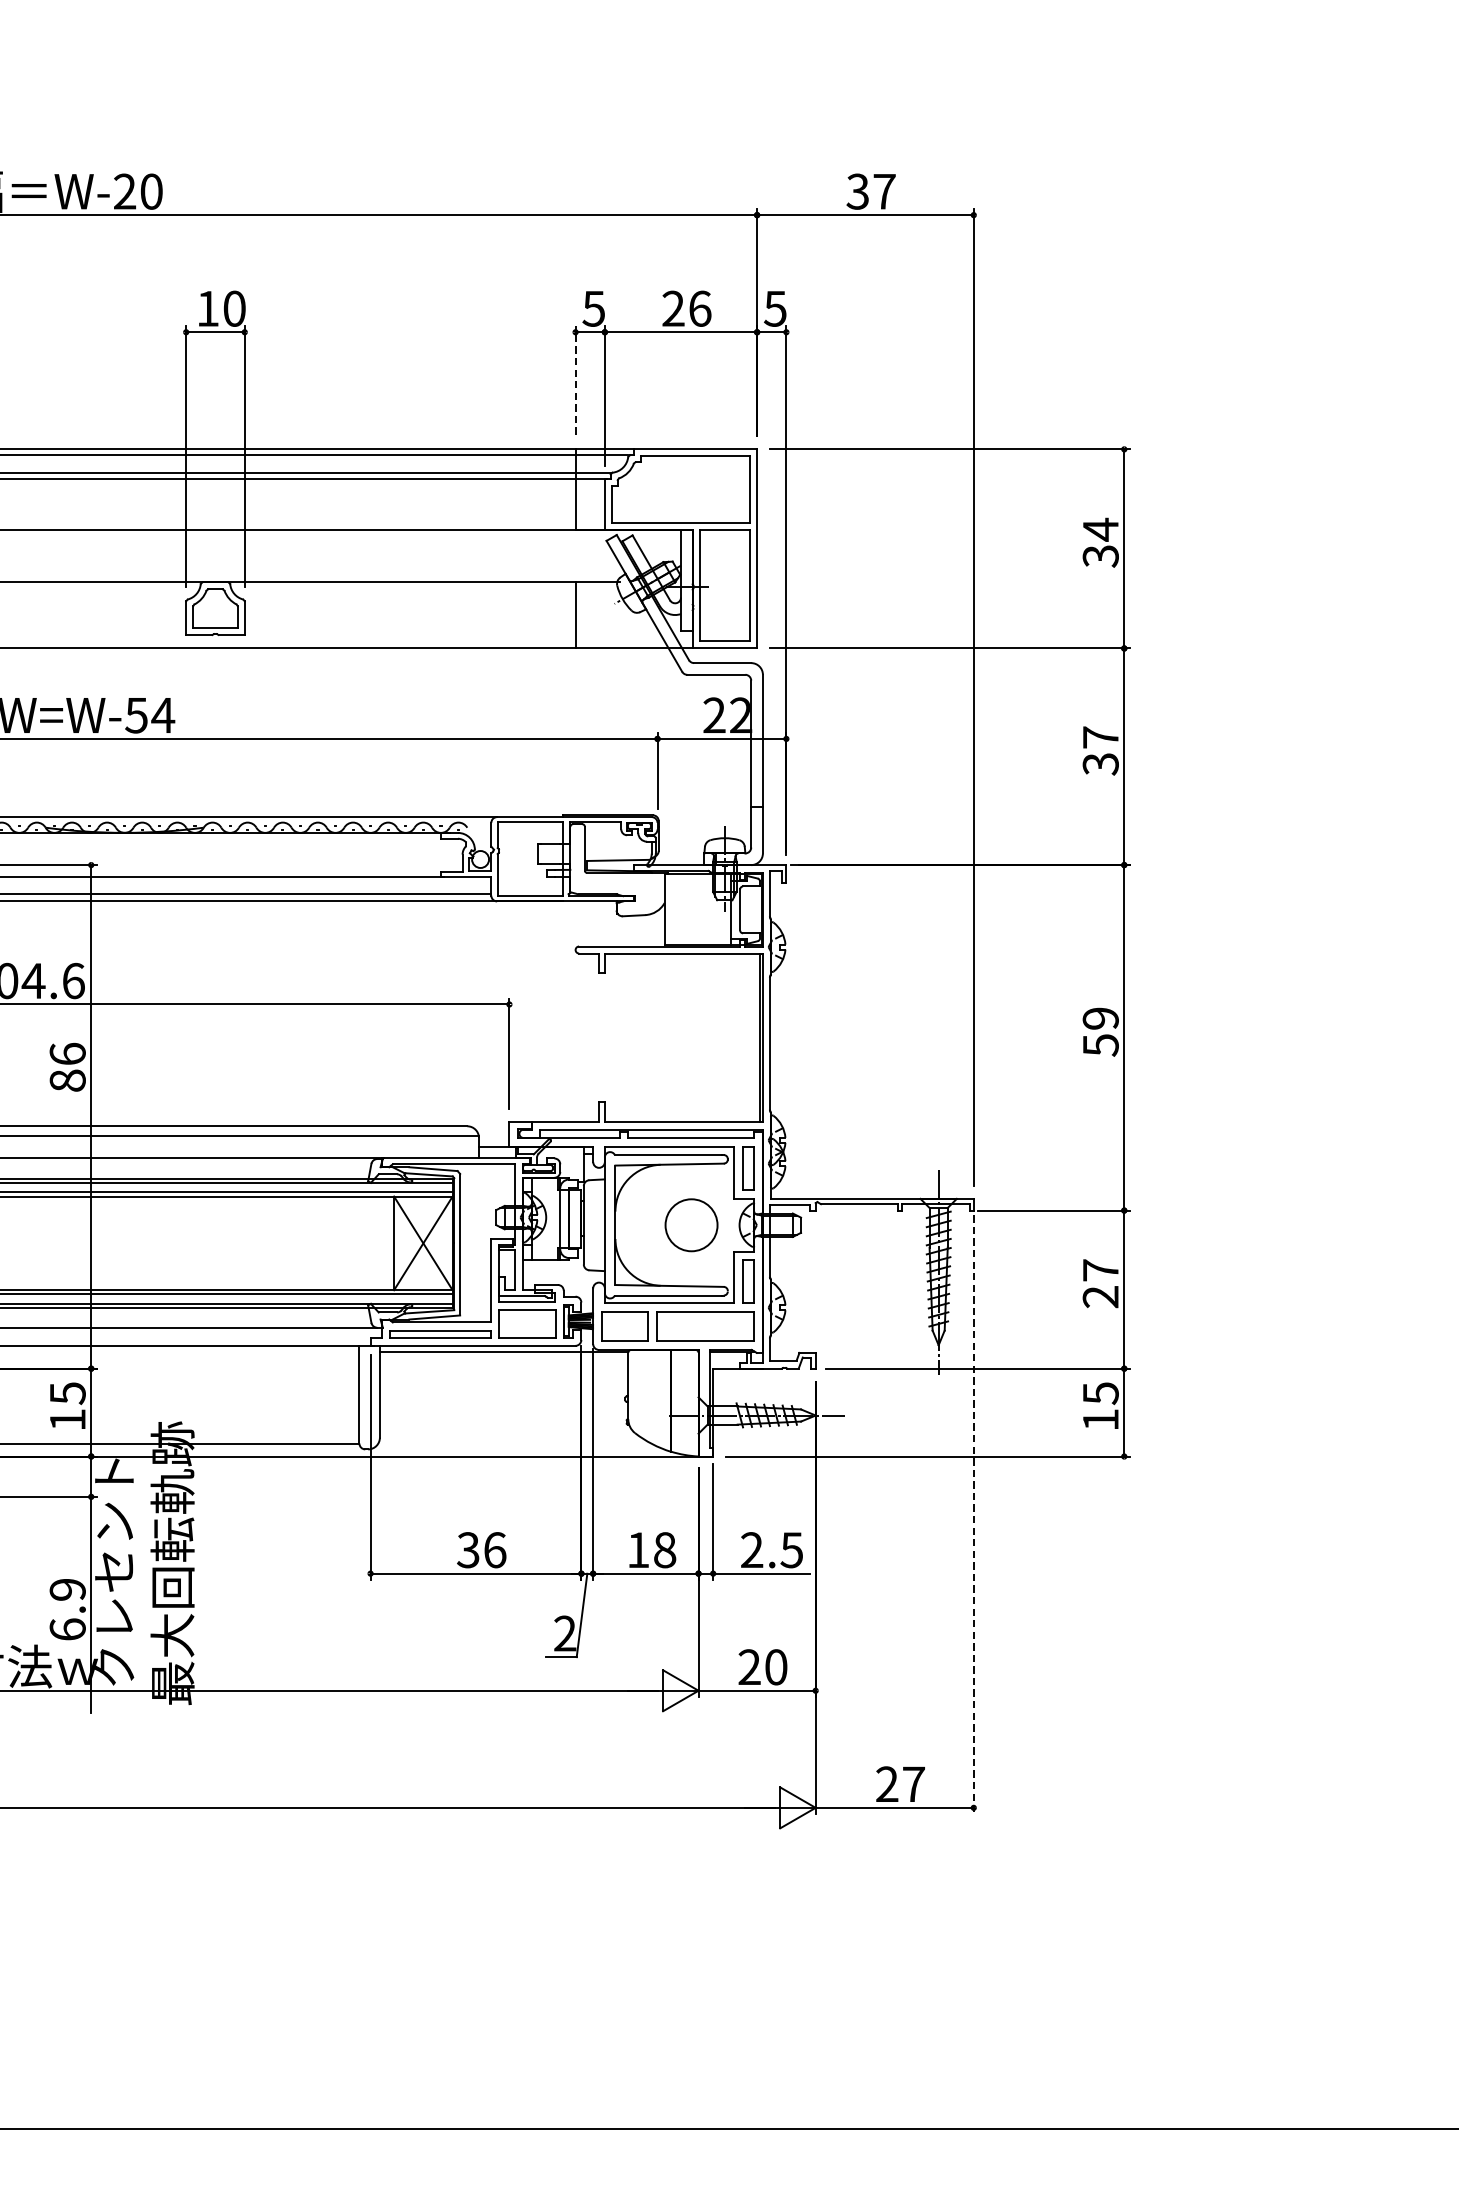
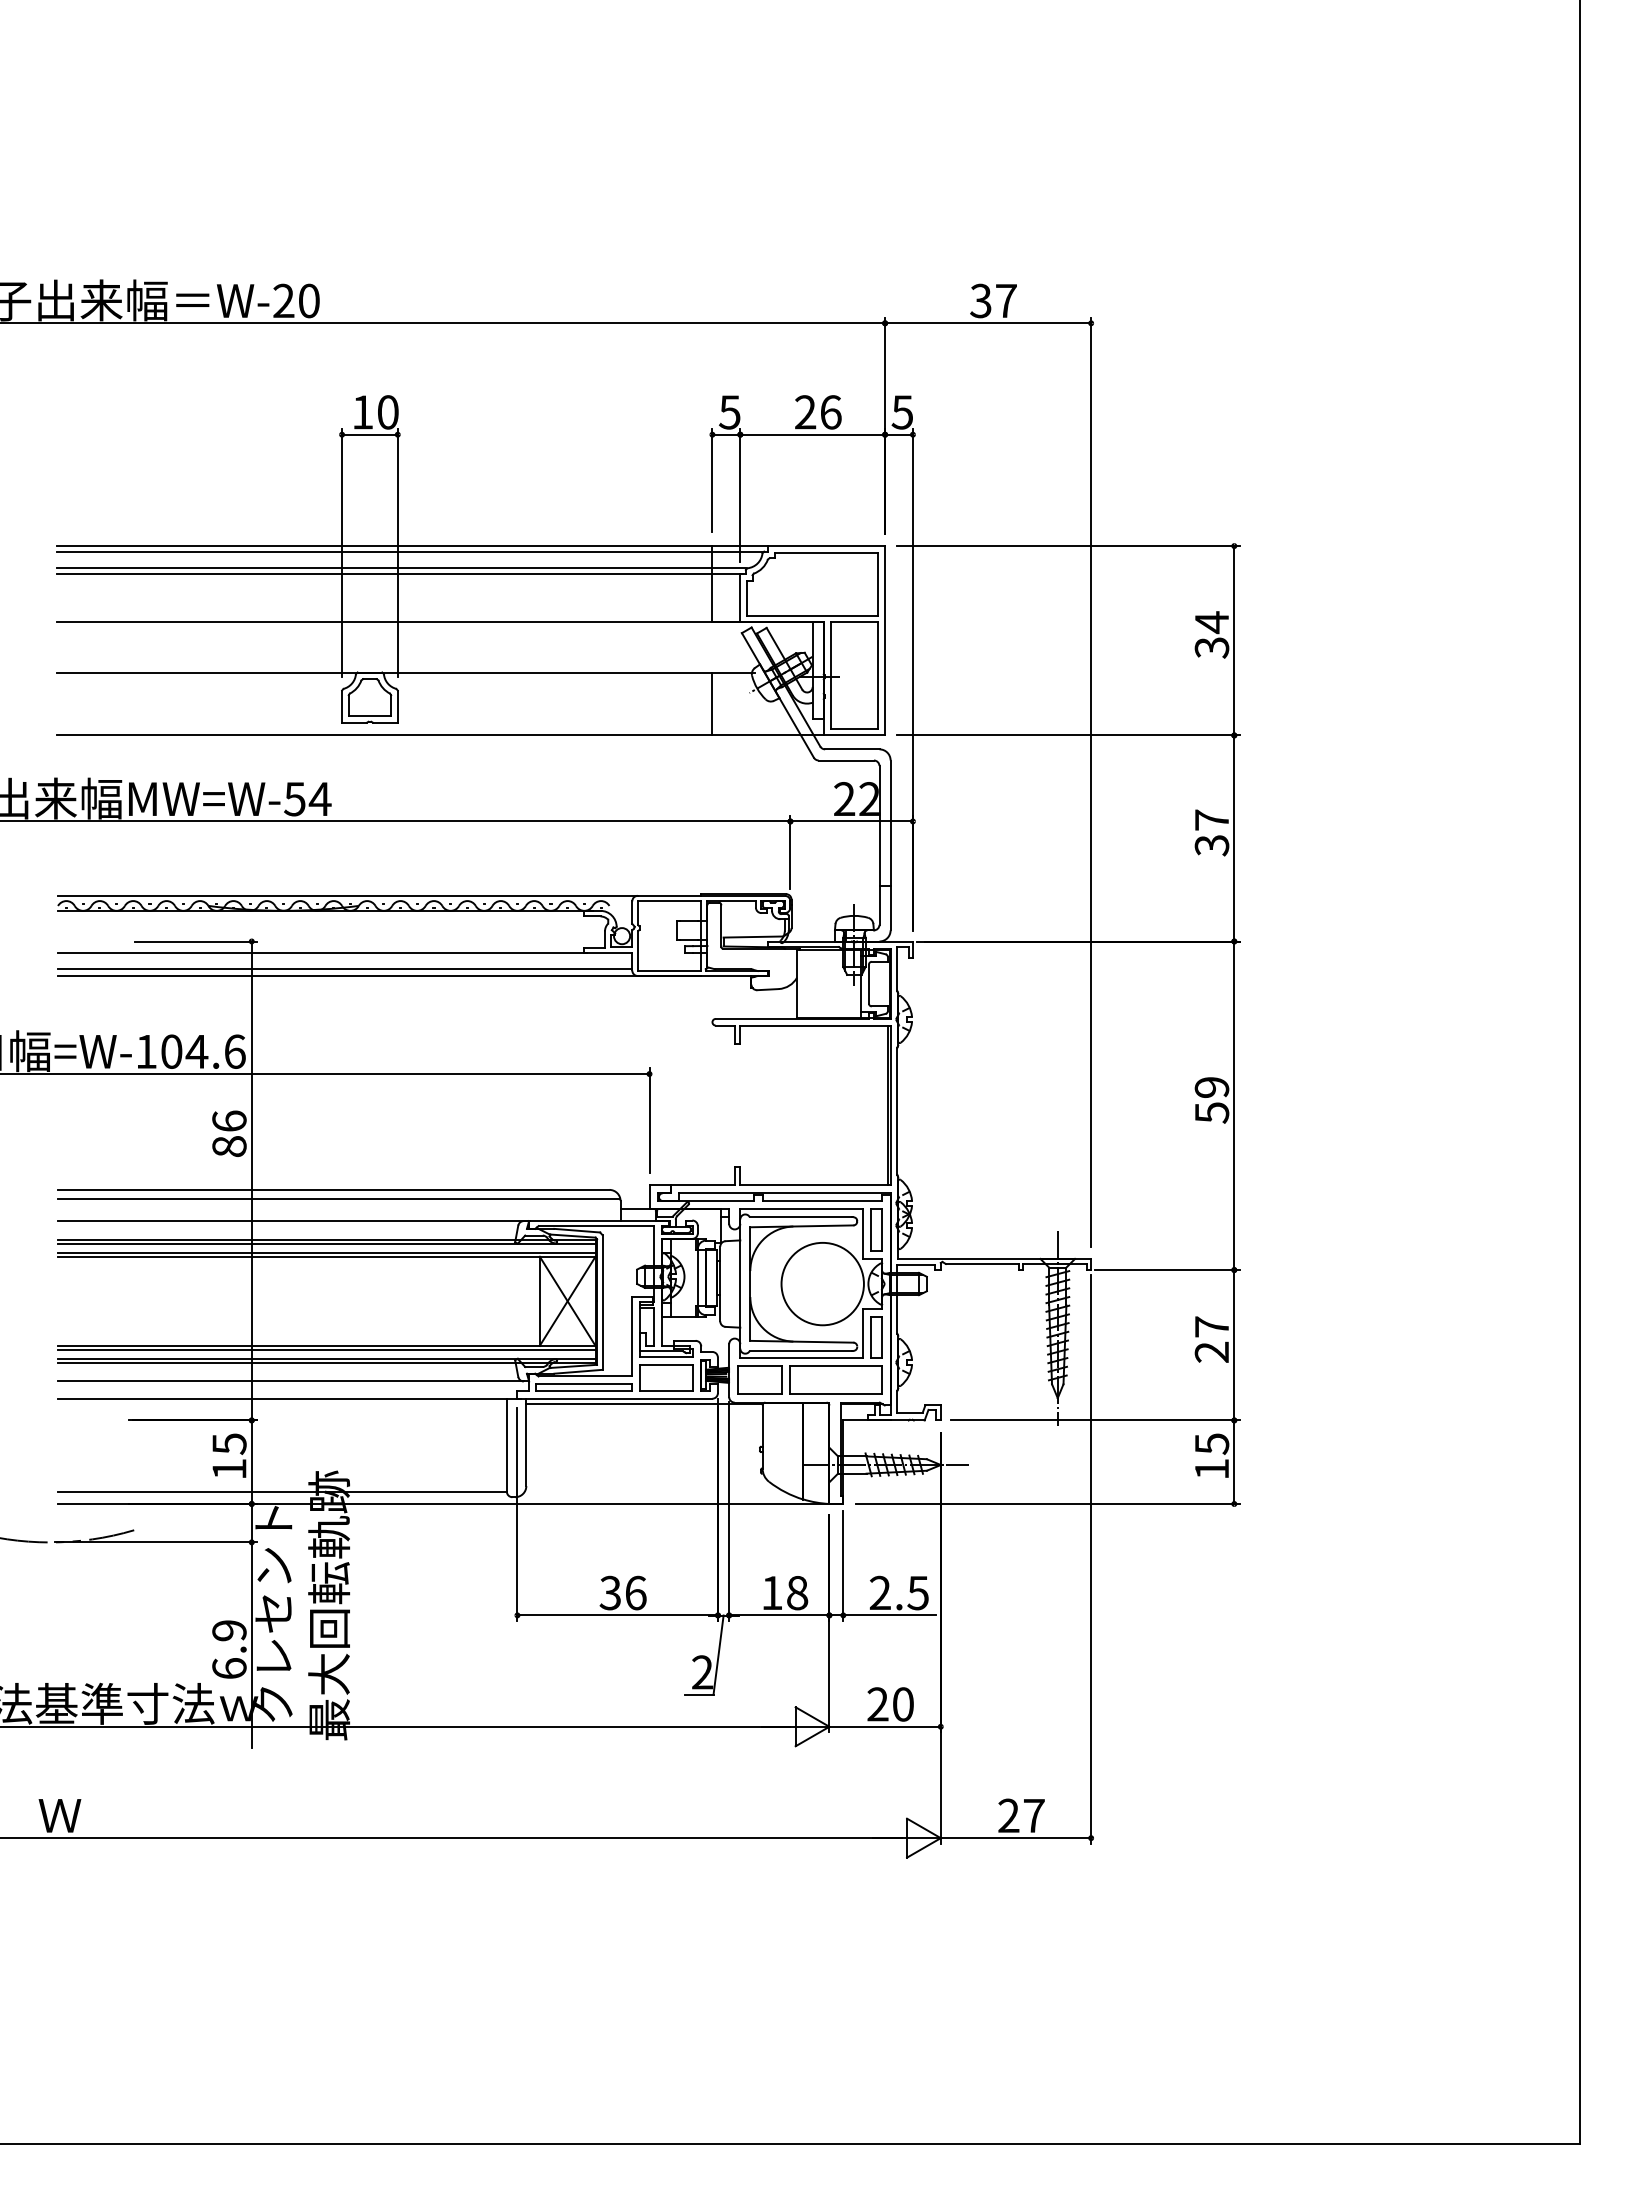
line: (575, 380) -> (712, 480), dashed -> solid
circle: (691, 1224) -> (822, 1283), size x1.67
line: (974, 1514) -> (1091, 1559), dashed -> solid

